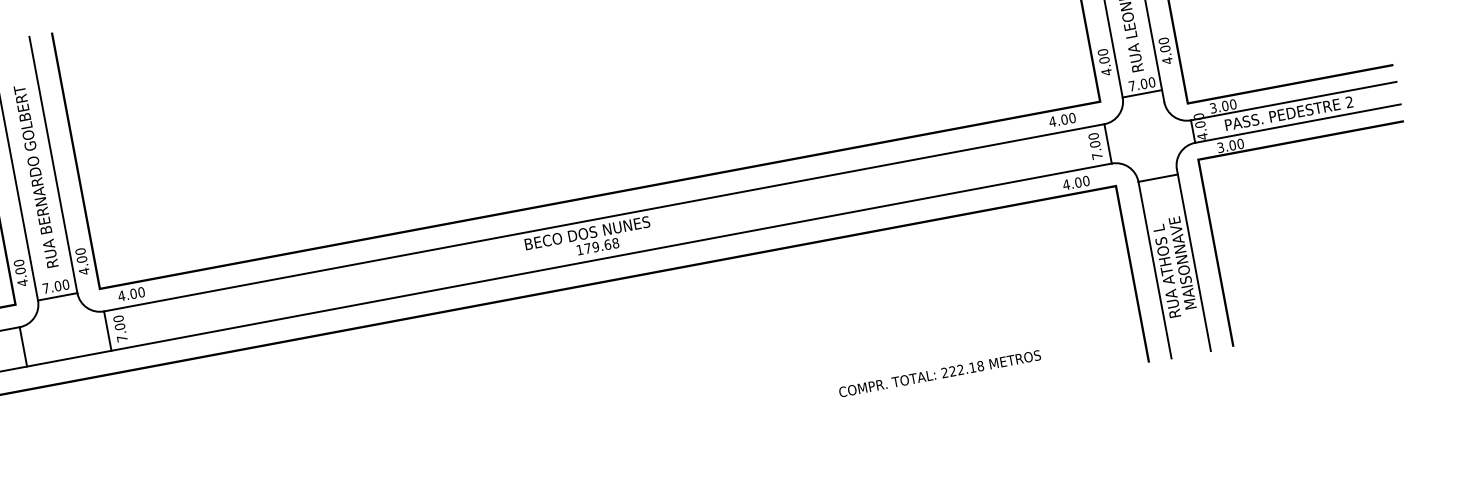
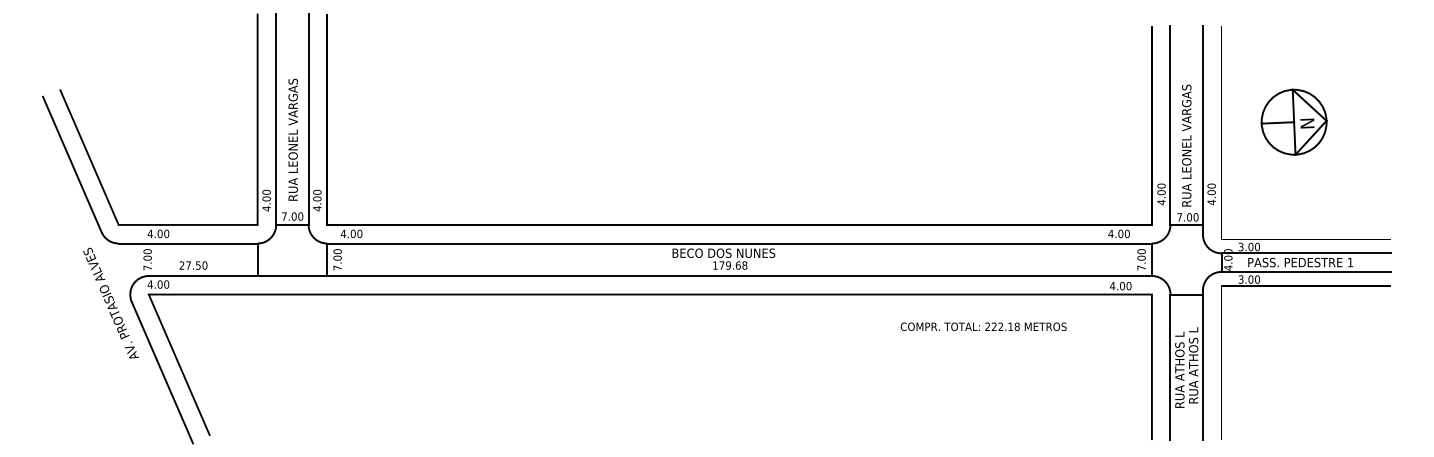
text: (1348, 101) -> (1349, 261), 2 -> 1
text: (32, 159) -> (292, 111), RUA BERNARDO GOLBERT -> RUA LEONEL VARGAS
text: (1182, 261) -> (1193, 364), MAISONNAVE -> RUA ATHOS L
text: (939, 373) -> (983, 326), moved

